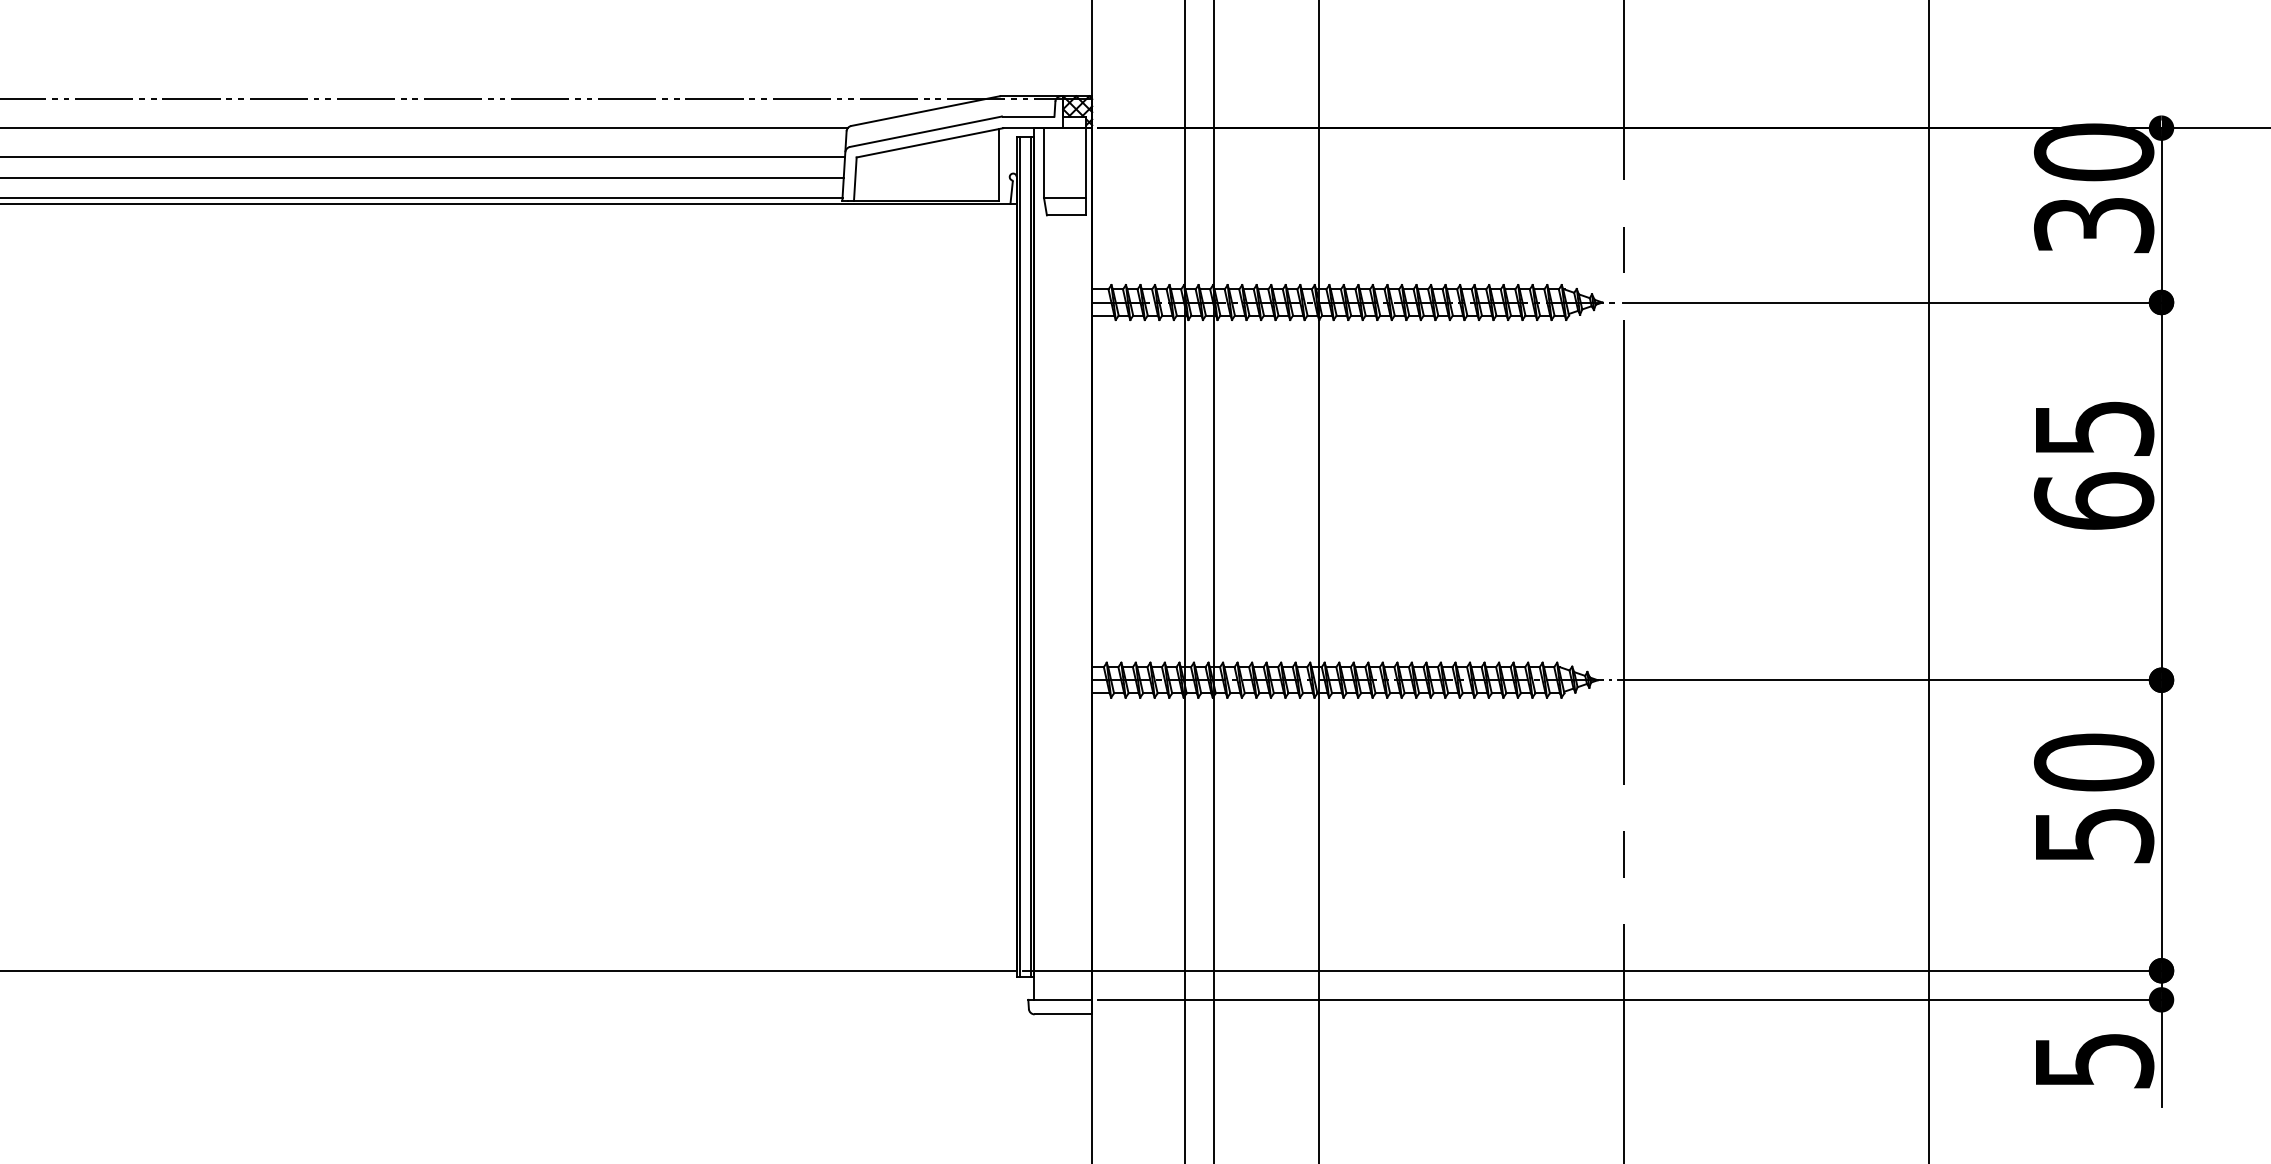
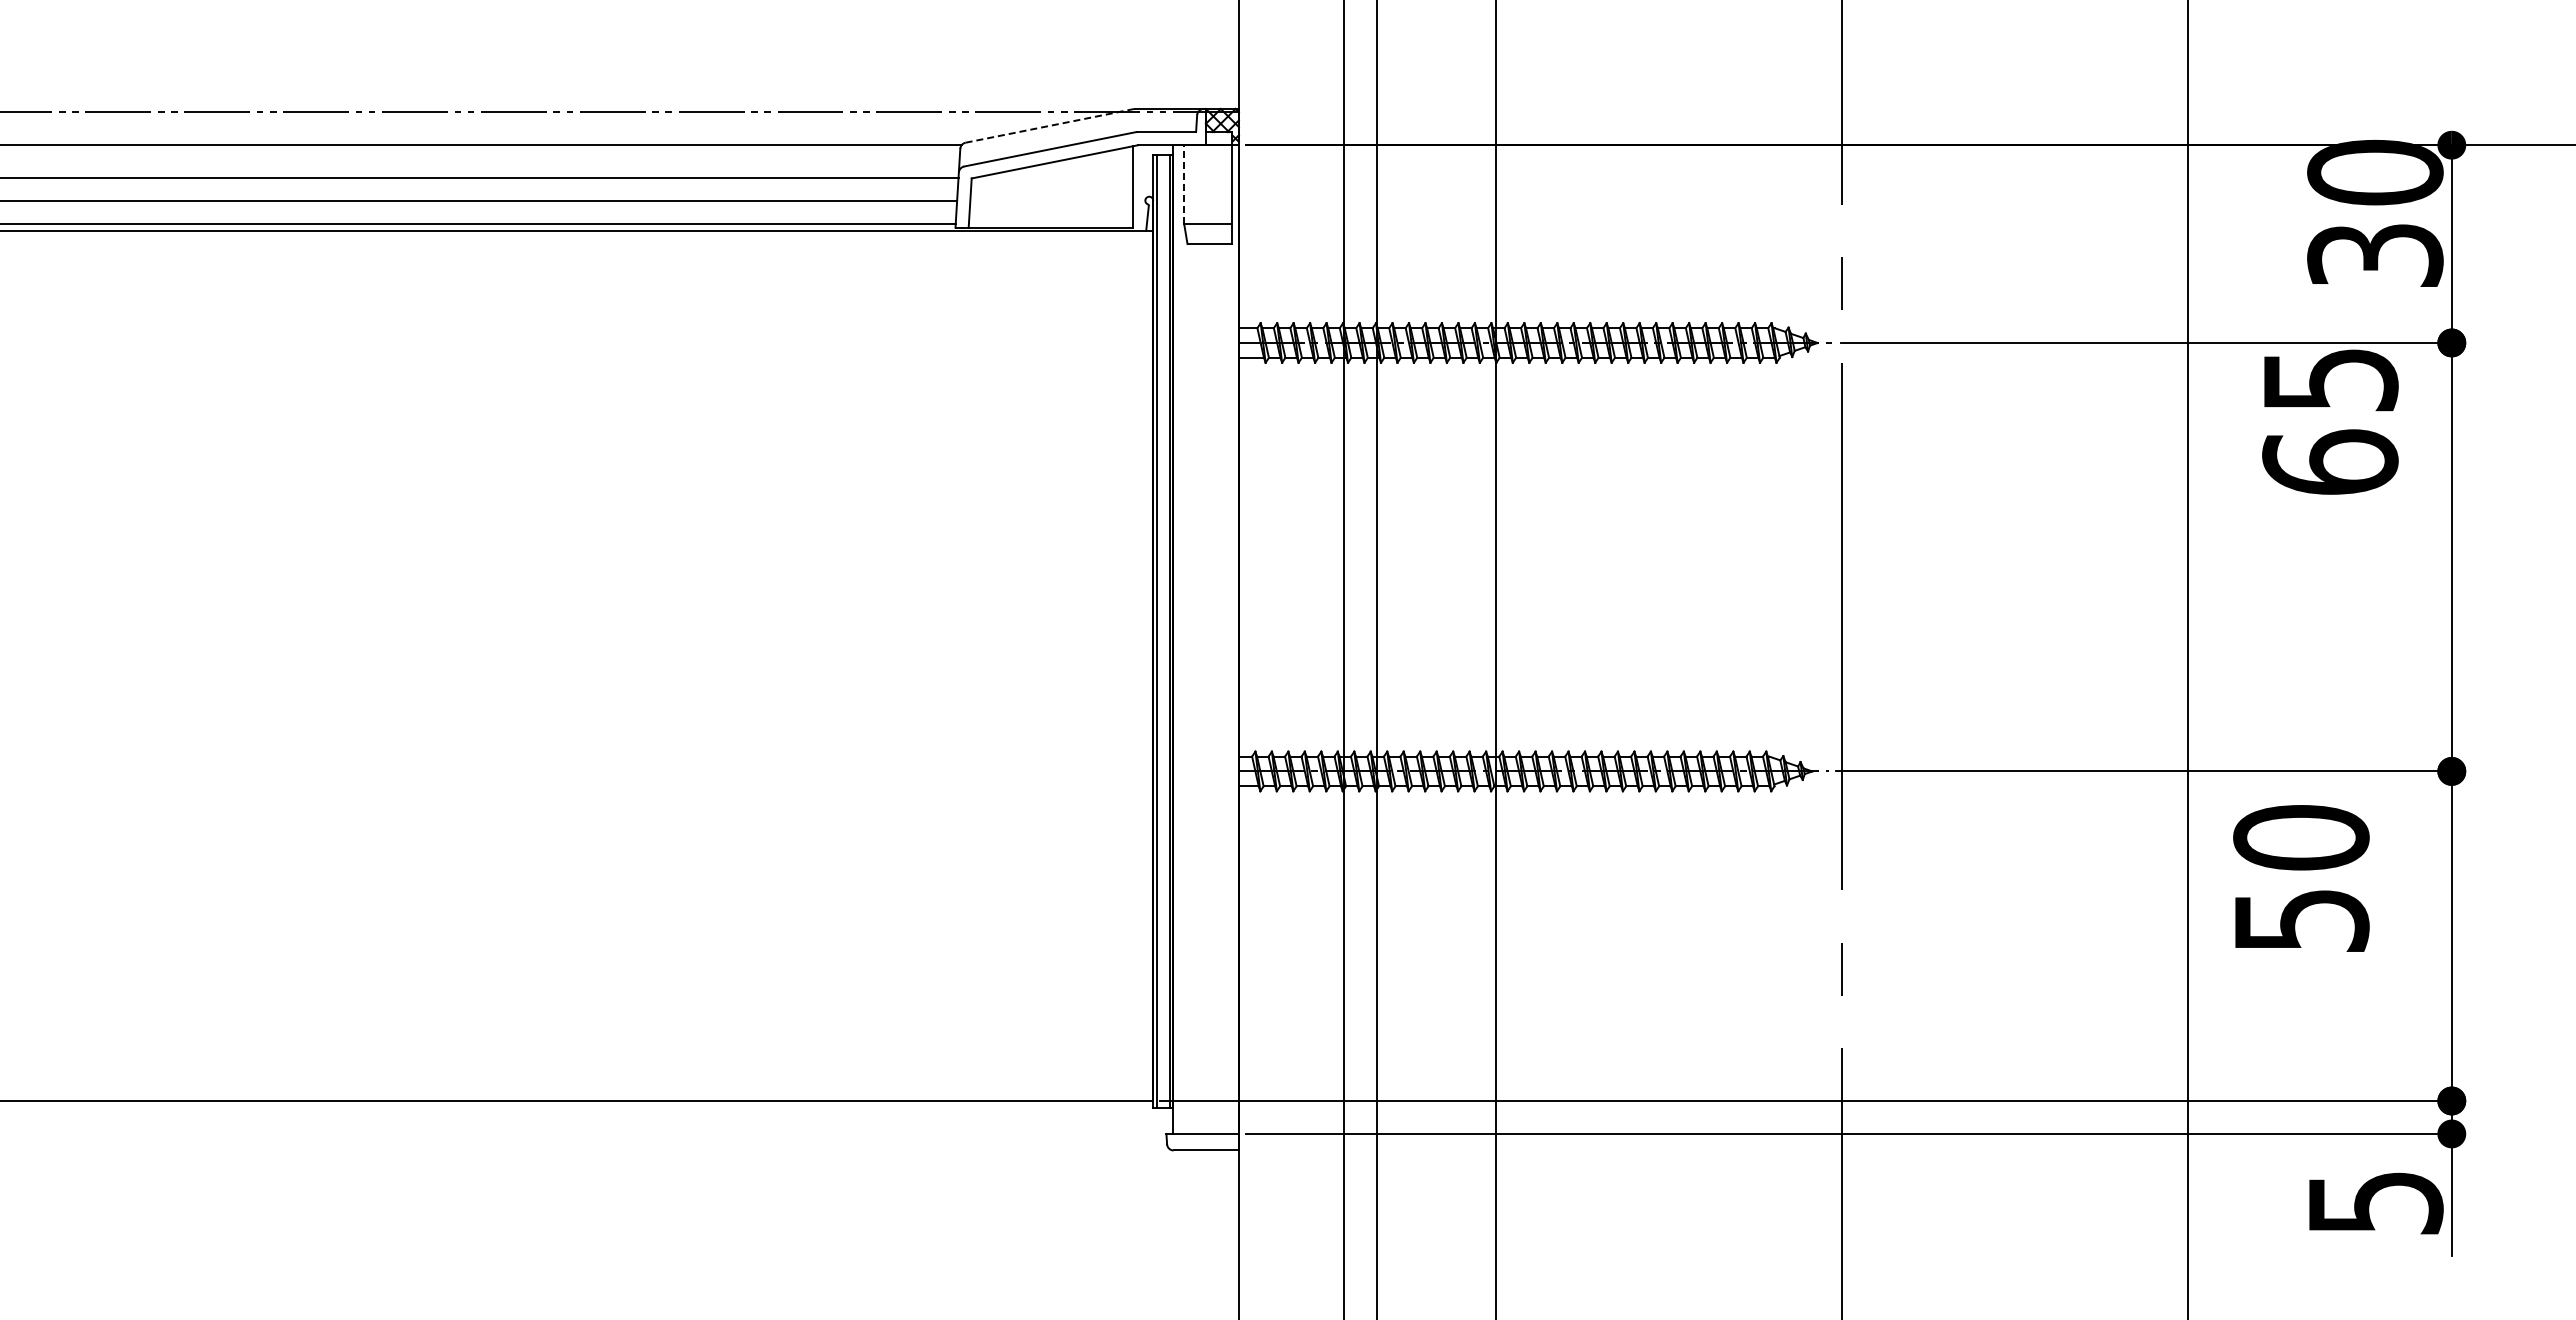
line: (925, 110) -> (1049, 125), solid -> dashed
line: (1044, 162) -> (1184, 184), solid -> dashed
text: (2094, 465) -> (2330, 421), moved
text: (2094, 798) -> (2301, 878), moved

